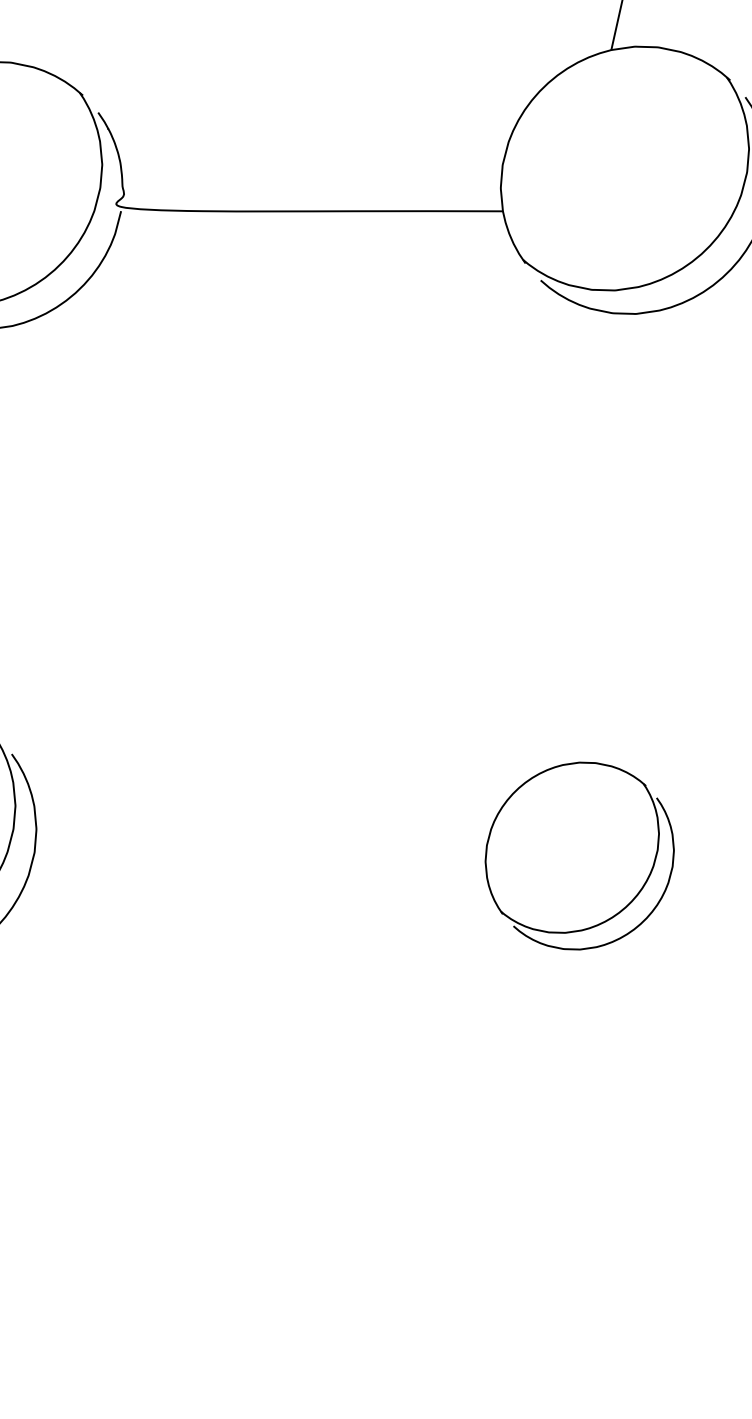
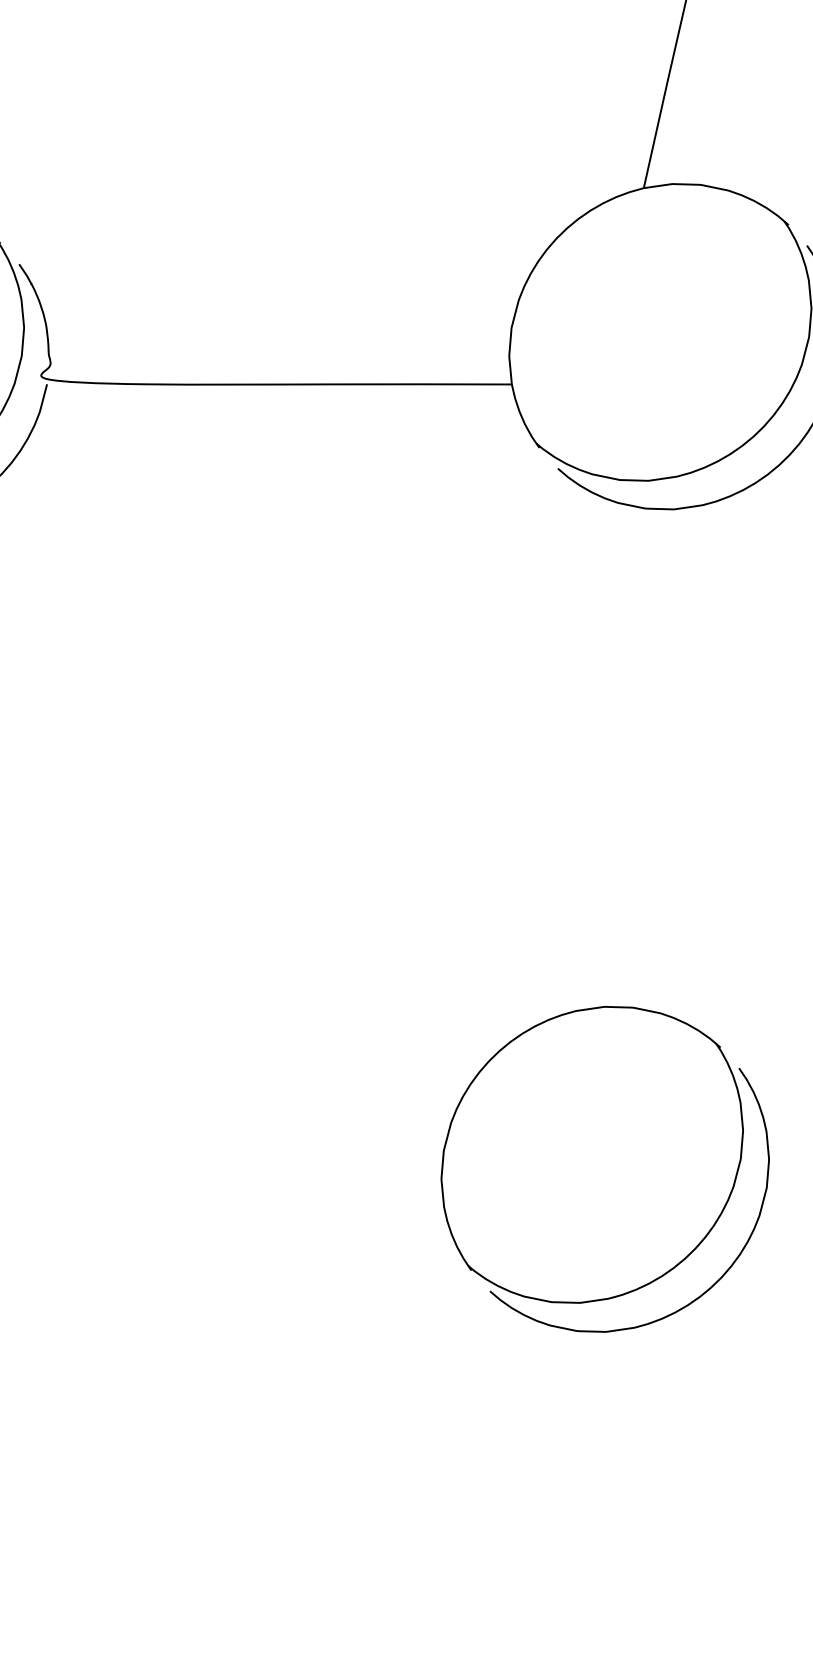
part: (579, 855) -> (605, 1168), size x1.43

